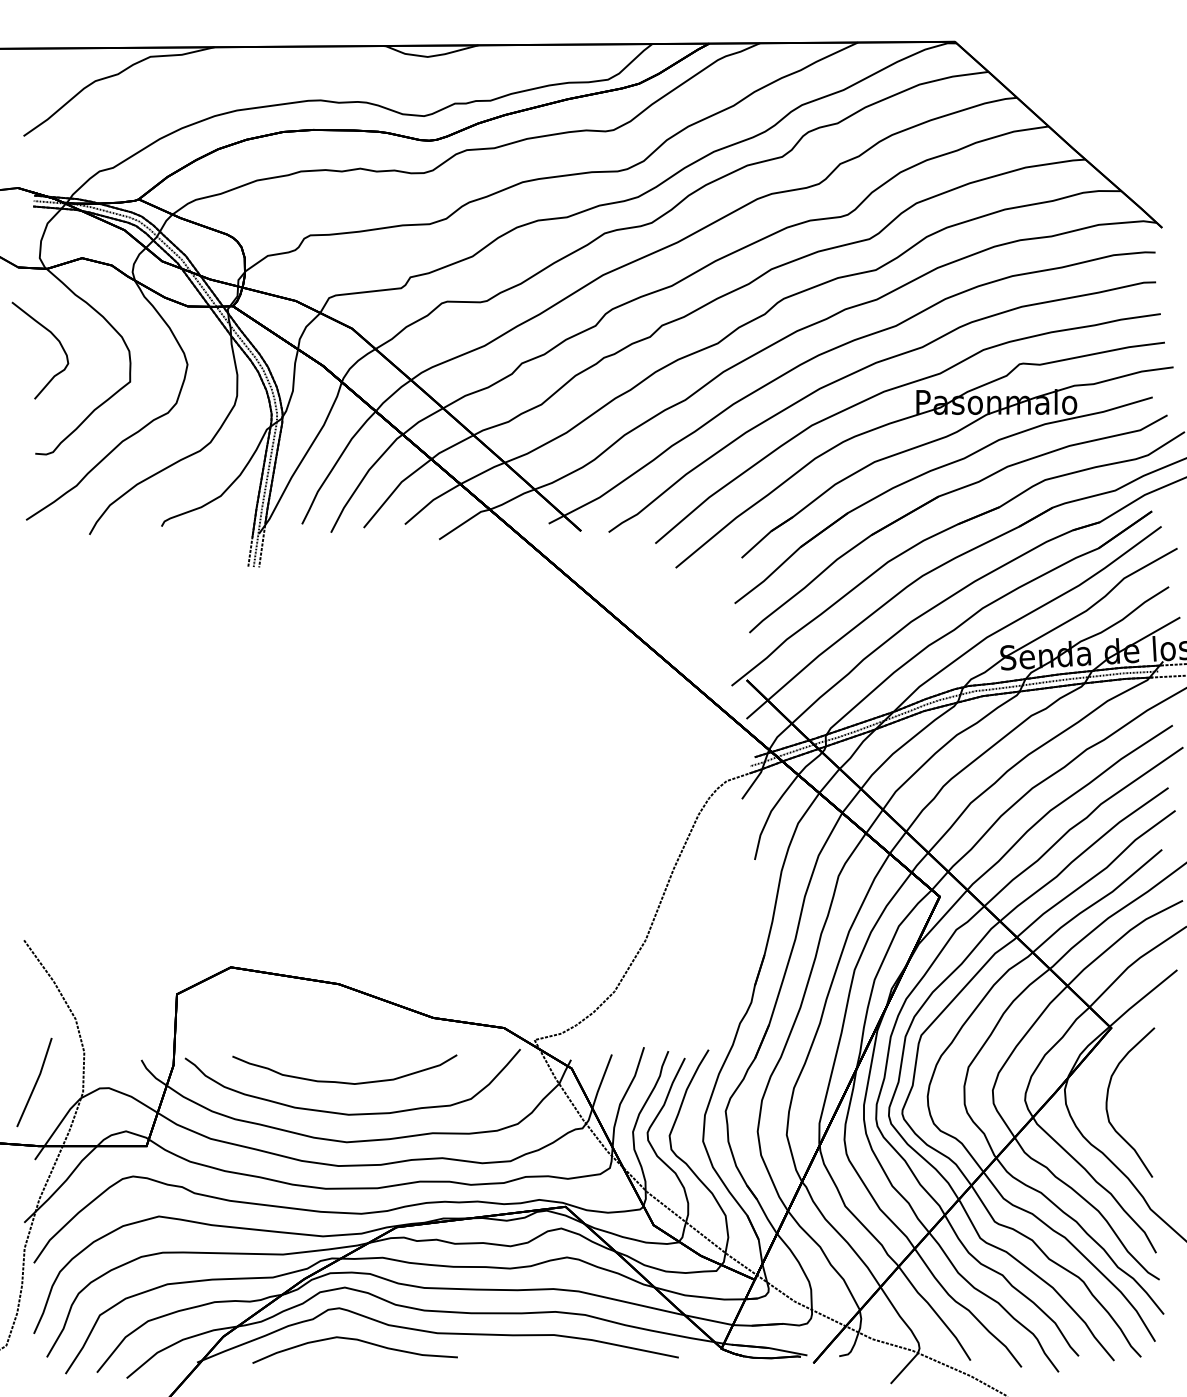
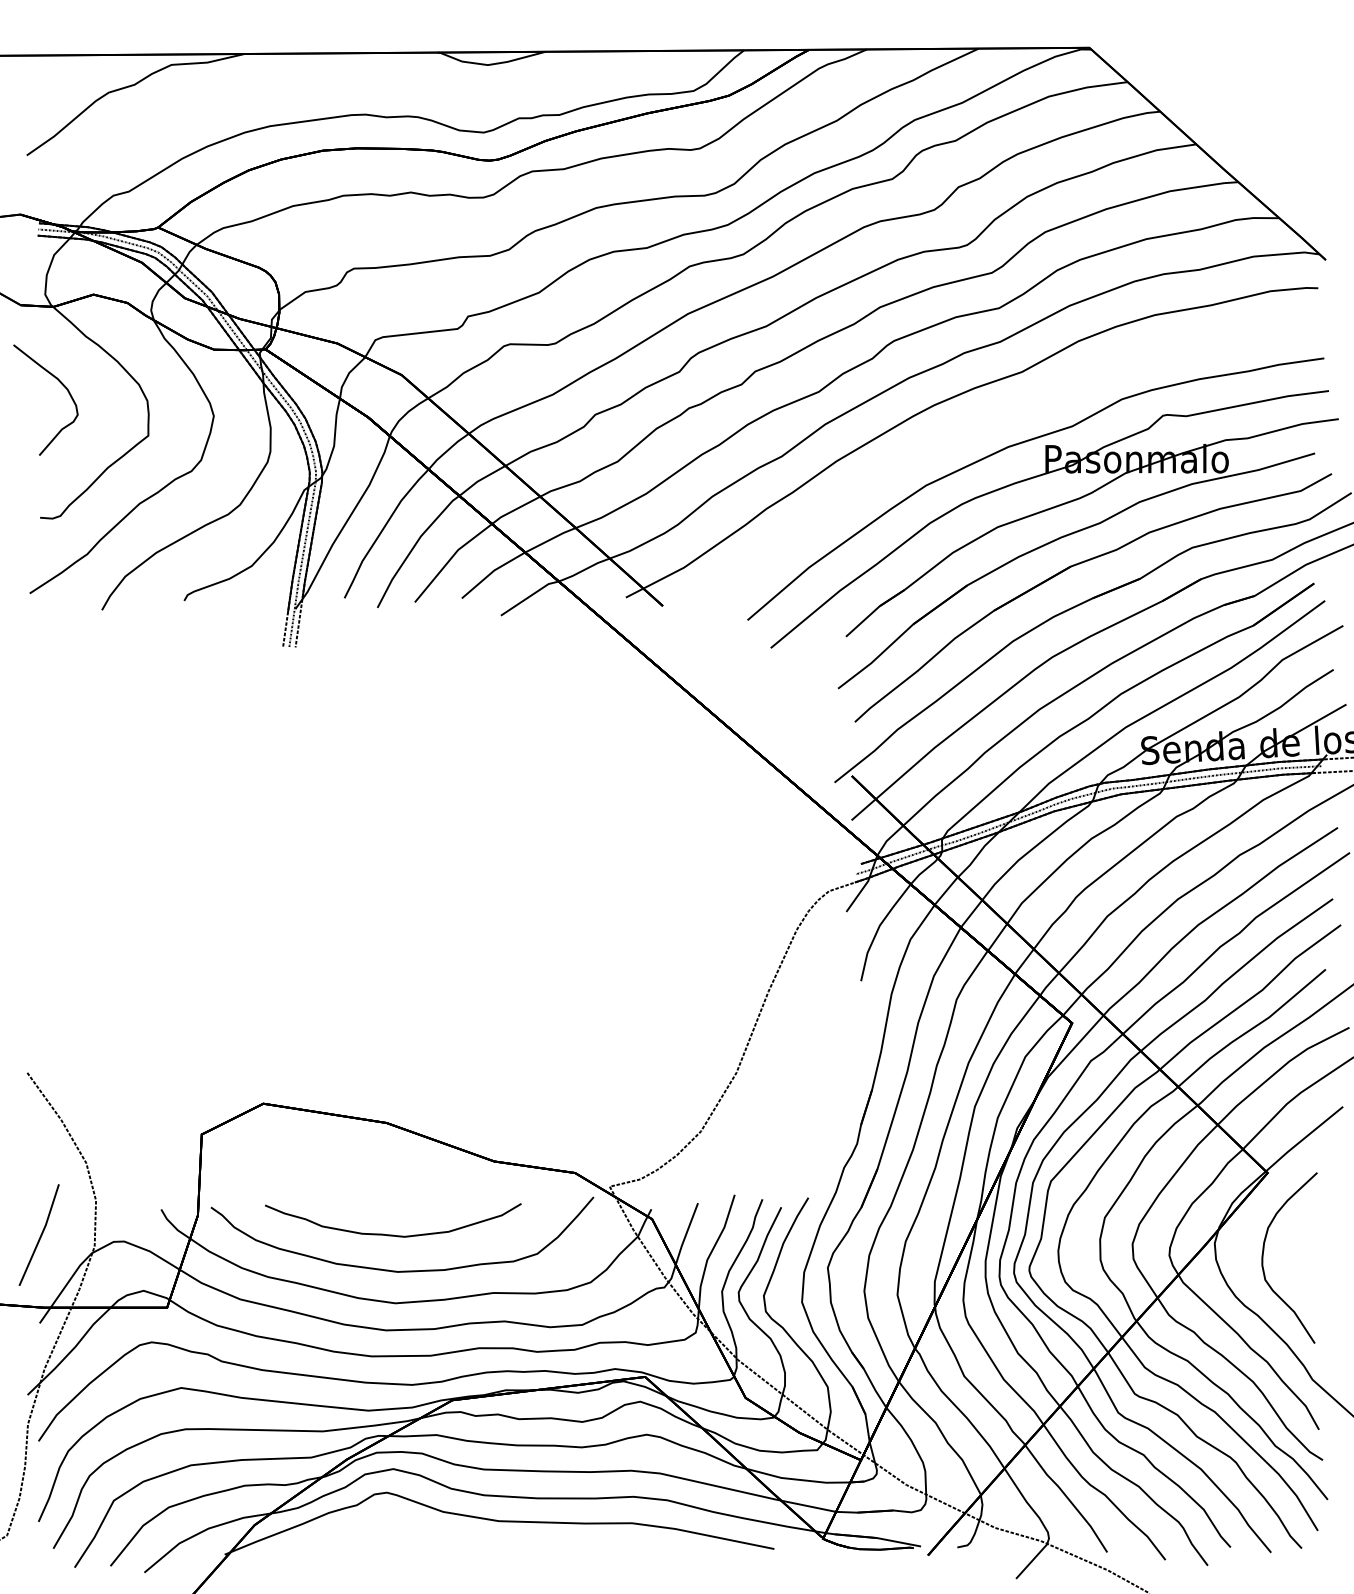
part: (866, 368) -> (988, 420), removed
part: (355, 1340) -> (405, 1529), removed

